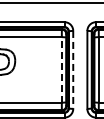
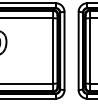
line: (61, 69) -> (52, 50), dashed -> solid
line: (73, 69) -> (64, 50), dashed -> solid

